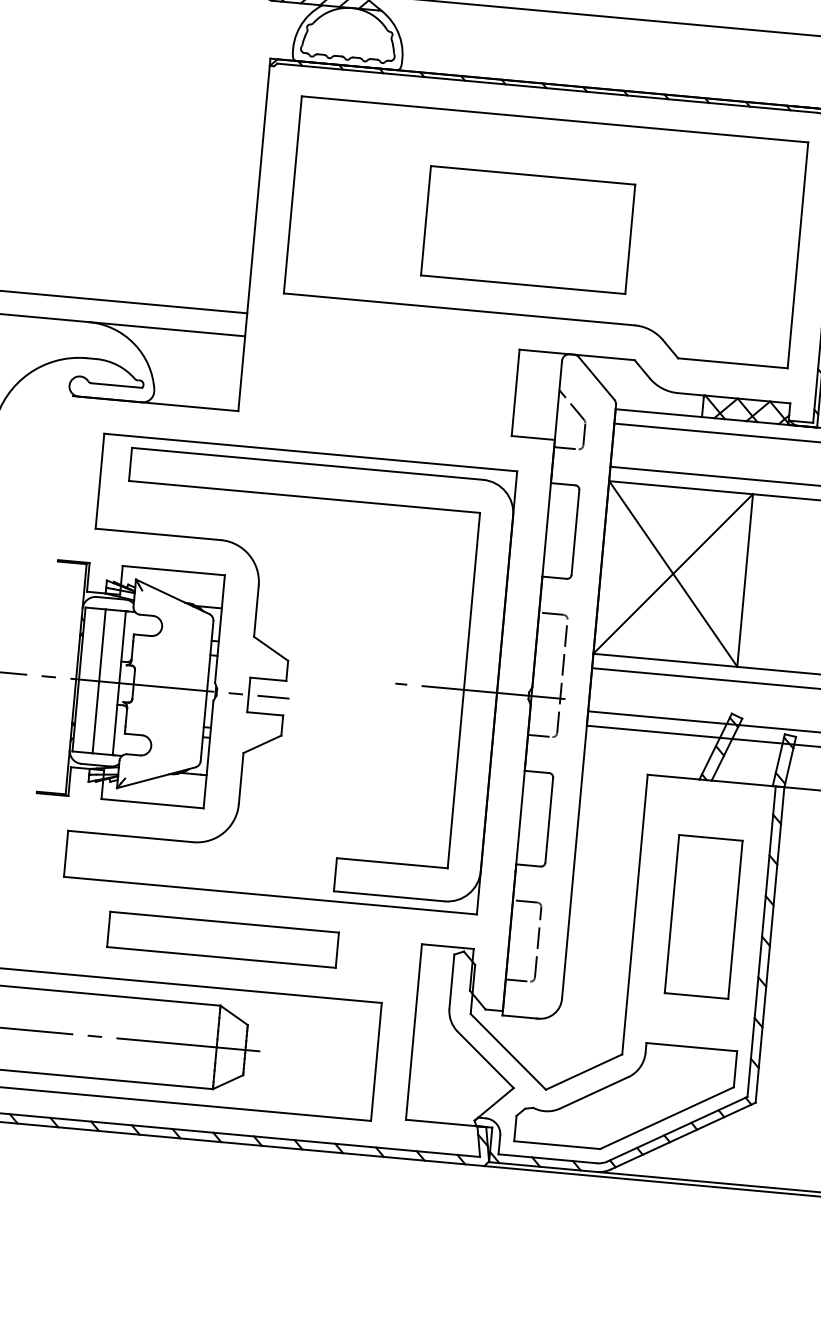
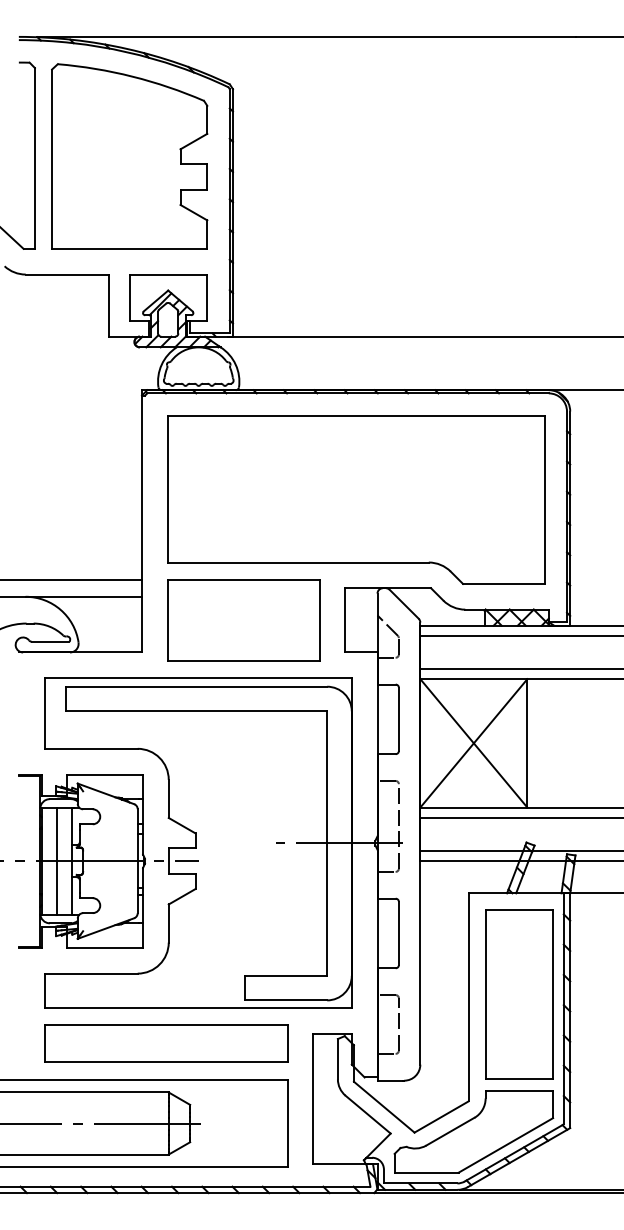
part: (527, 230) -> (243, 620), moved
part: (703, 916) -> (519, 994), size x1.43
part: (223, 939) -> (166, 1043), size x1.43

